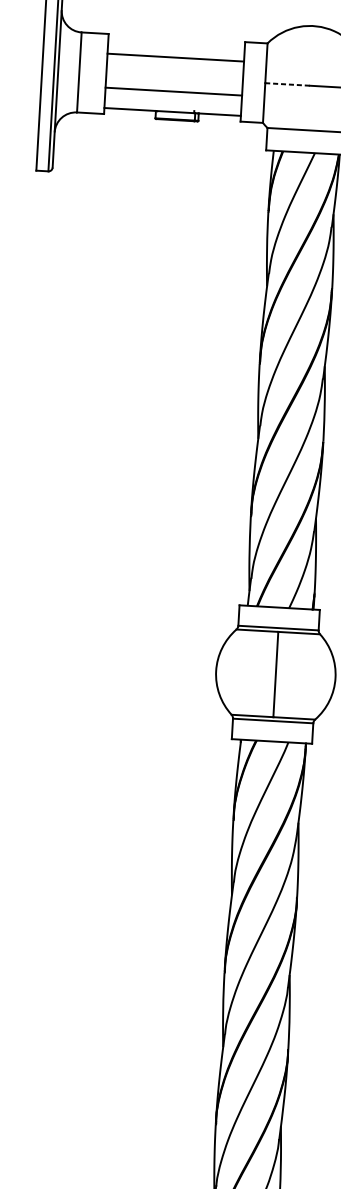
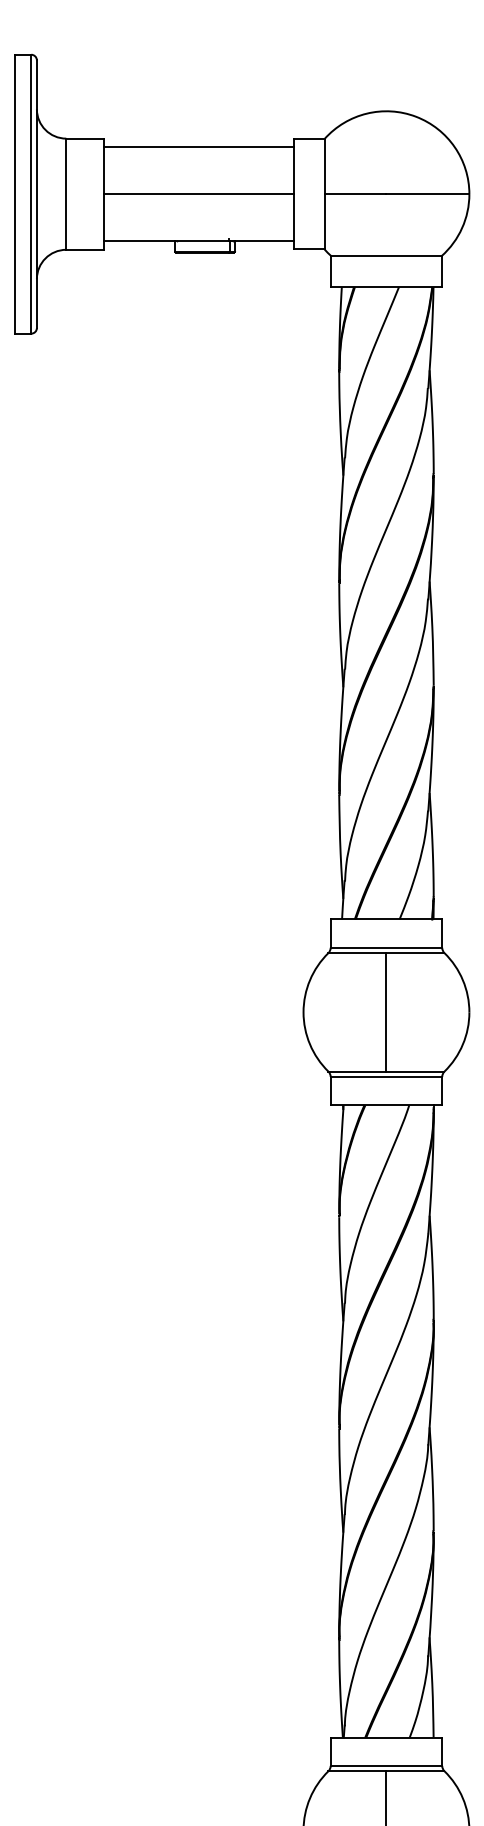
line: (175, 57) -> (198, 147), moved
line: (287, 84) -> (355, 194), dashed -> solid
line: (173, 91) -> (198, 194), moved

